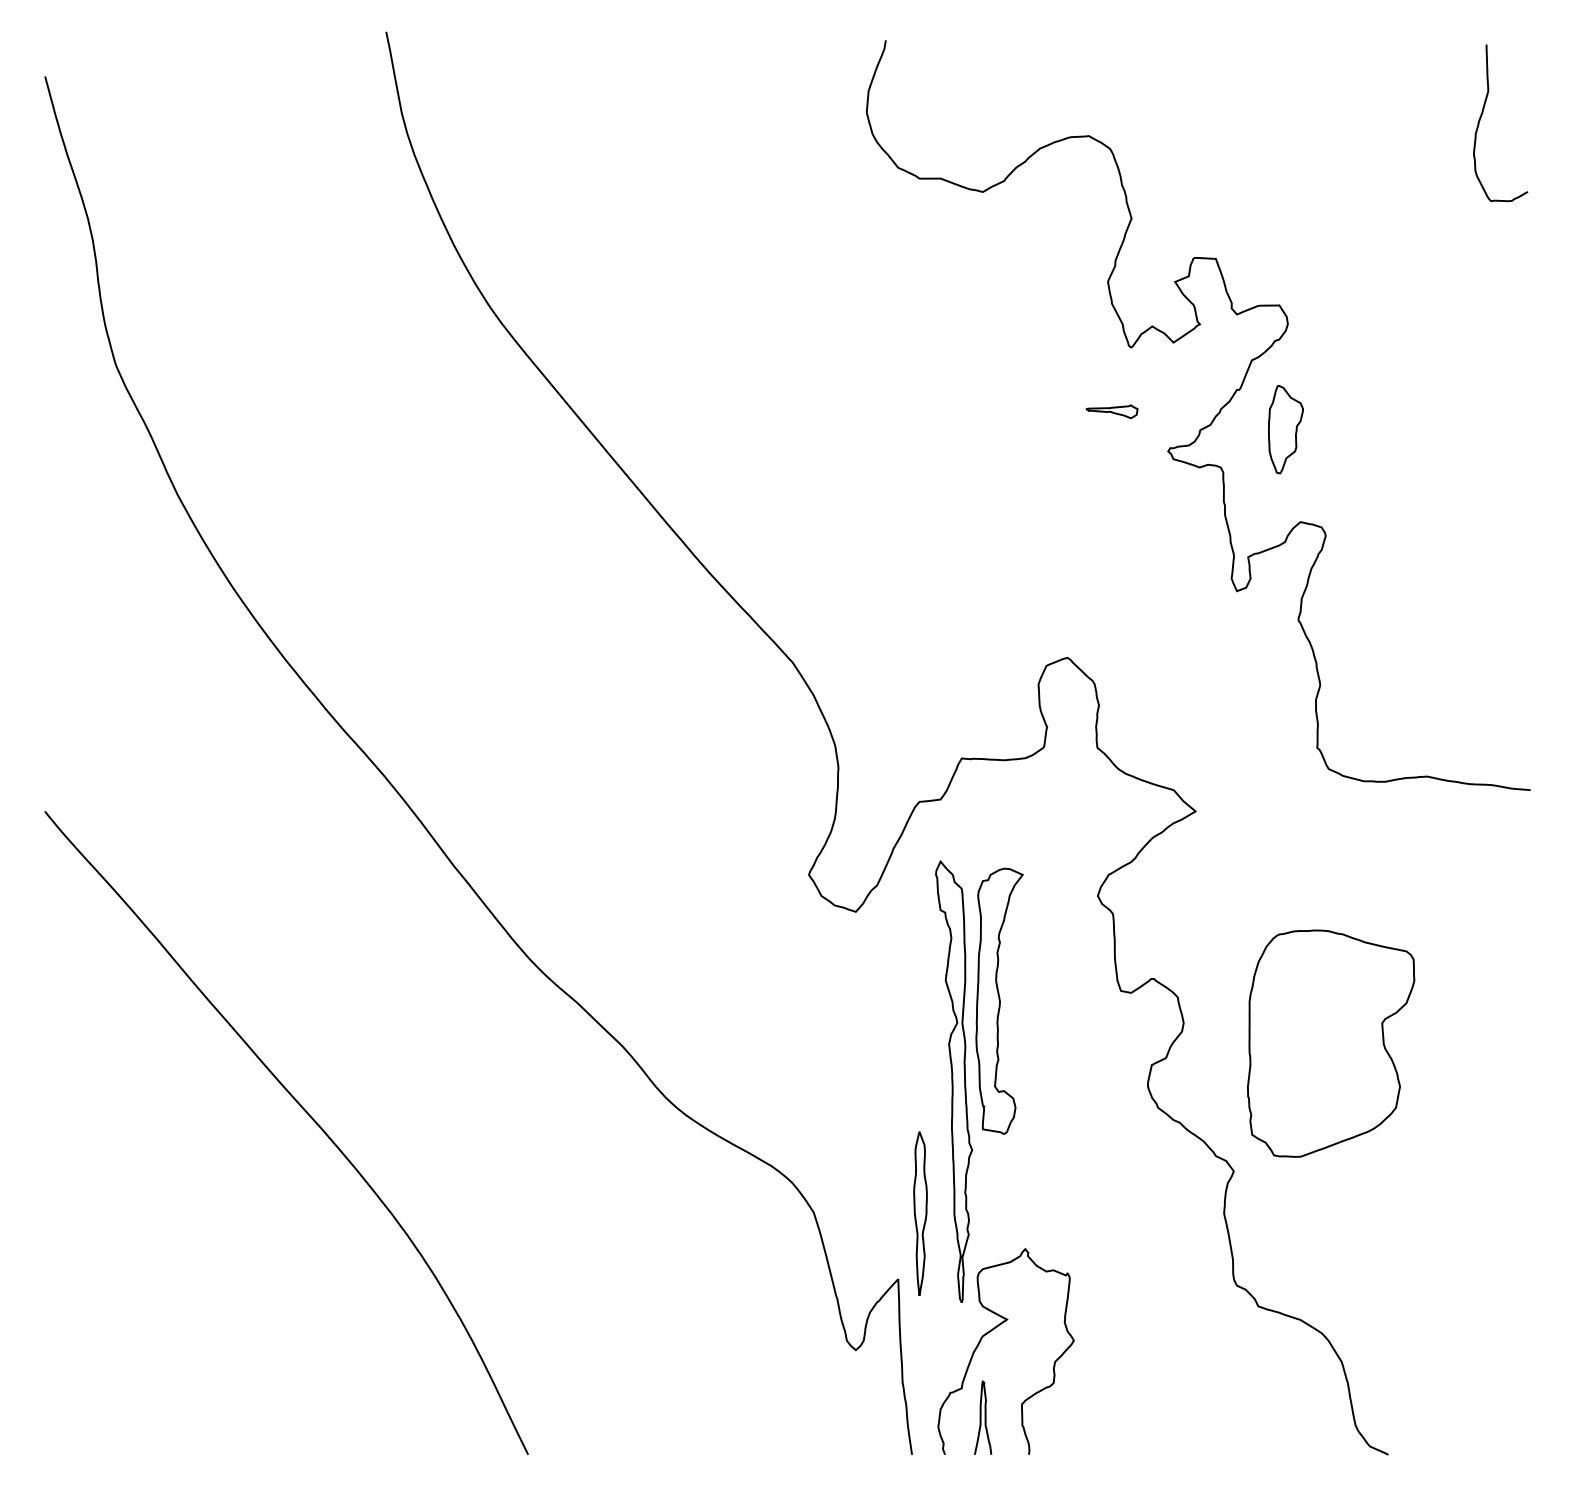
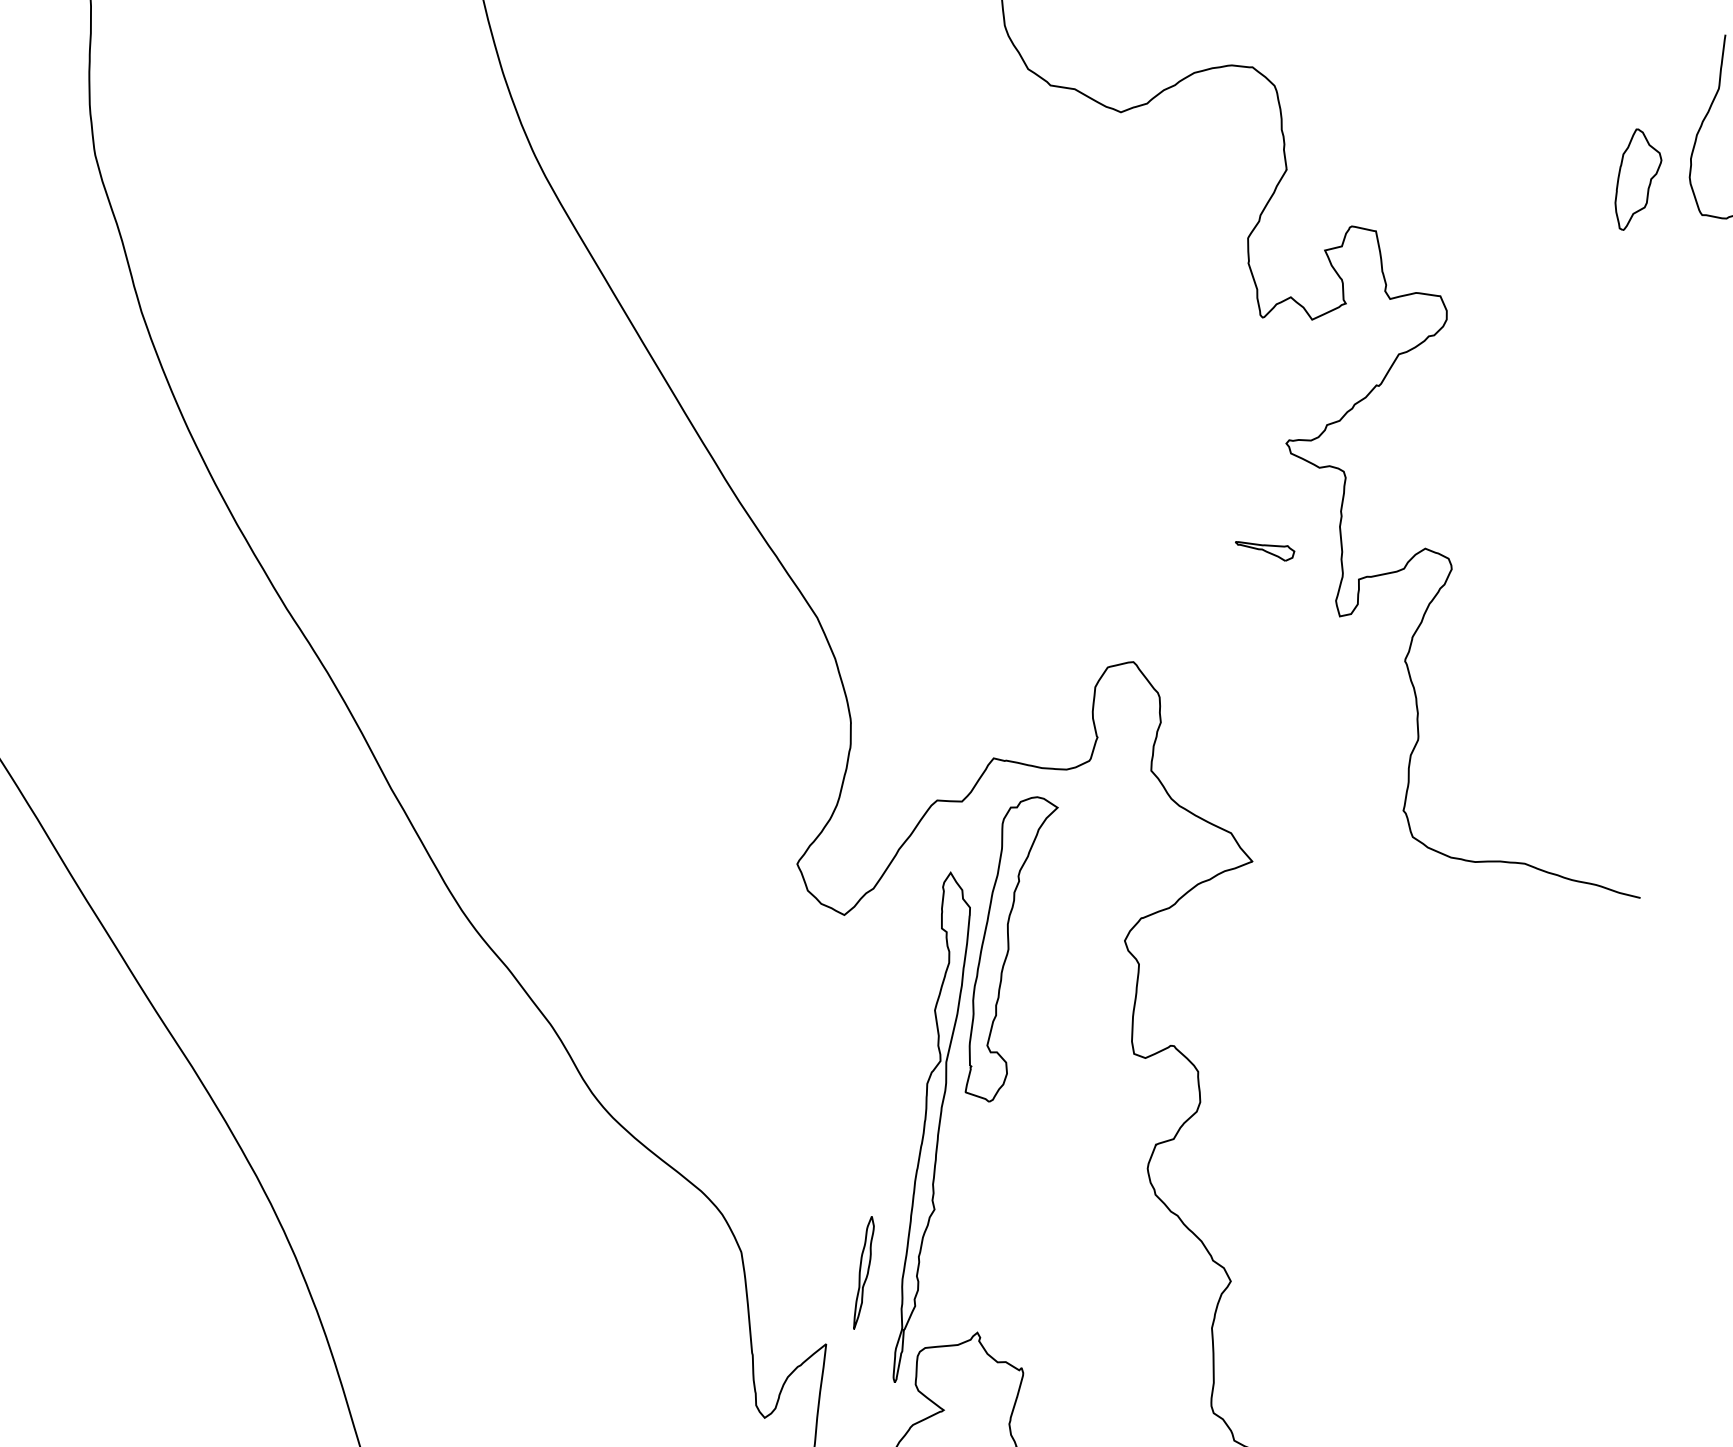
part: (1111, 411) -> (1264, 549), moved
part: (1285, 429) -> (1637, 180), moved
part: (999, 1000) -> (1008, 947), moved
part: (1331, 1043) -> (1366, 1152), removed
part: (920, 1213) -> (863, 1272), size x0.6

